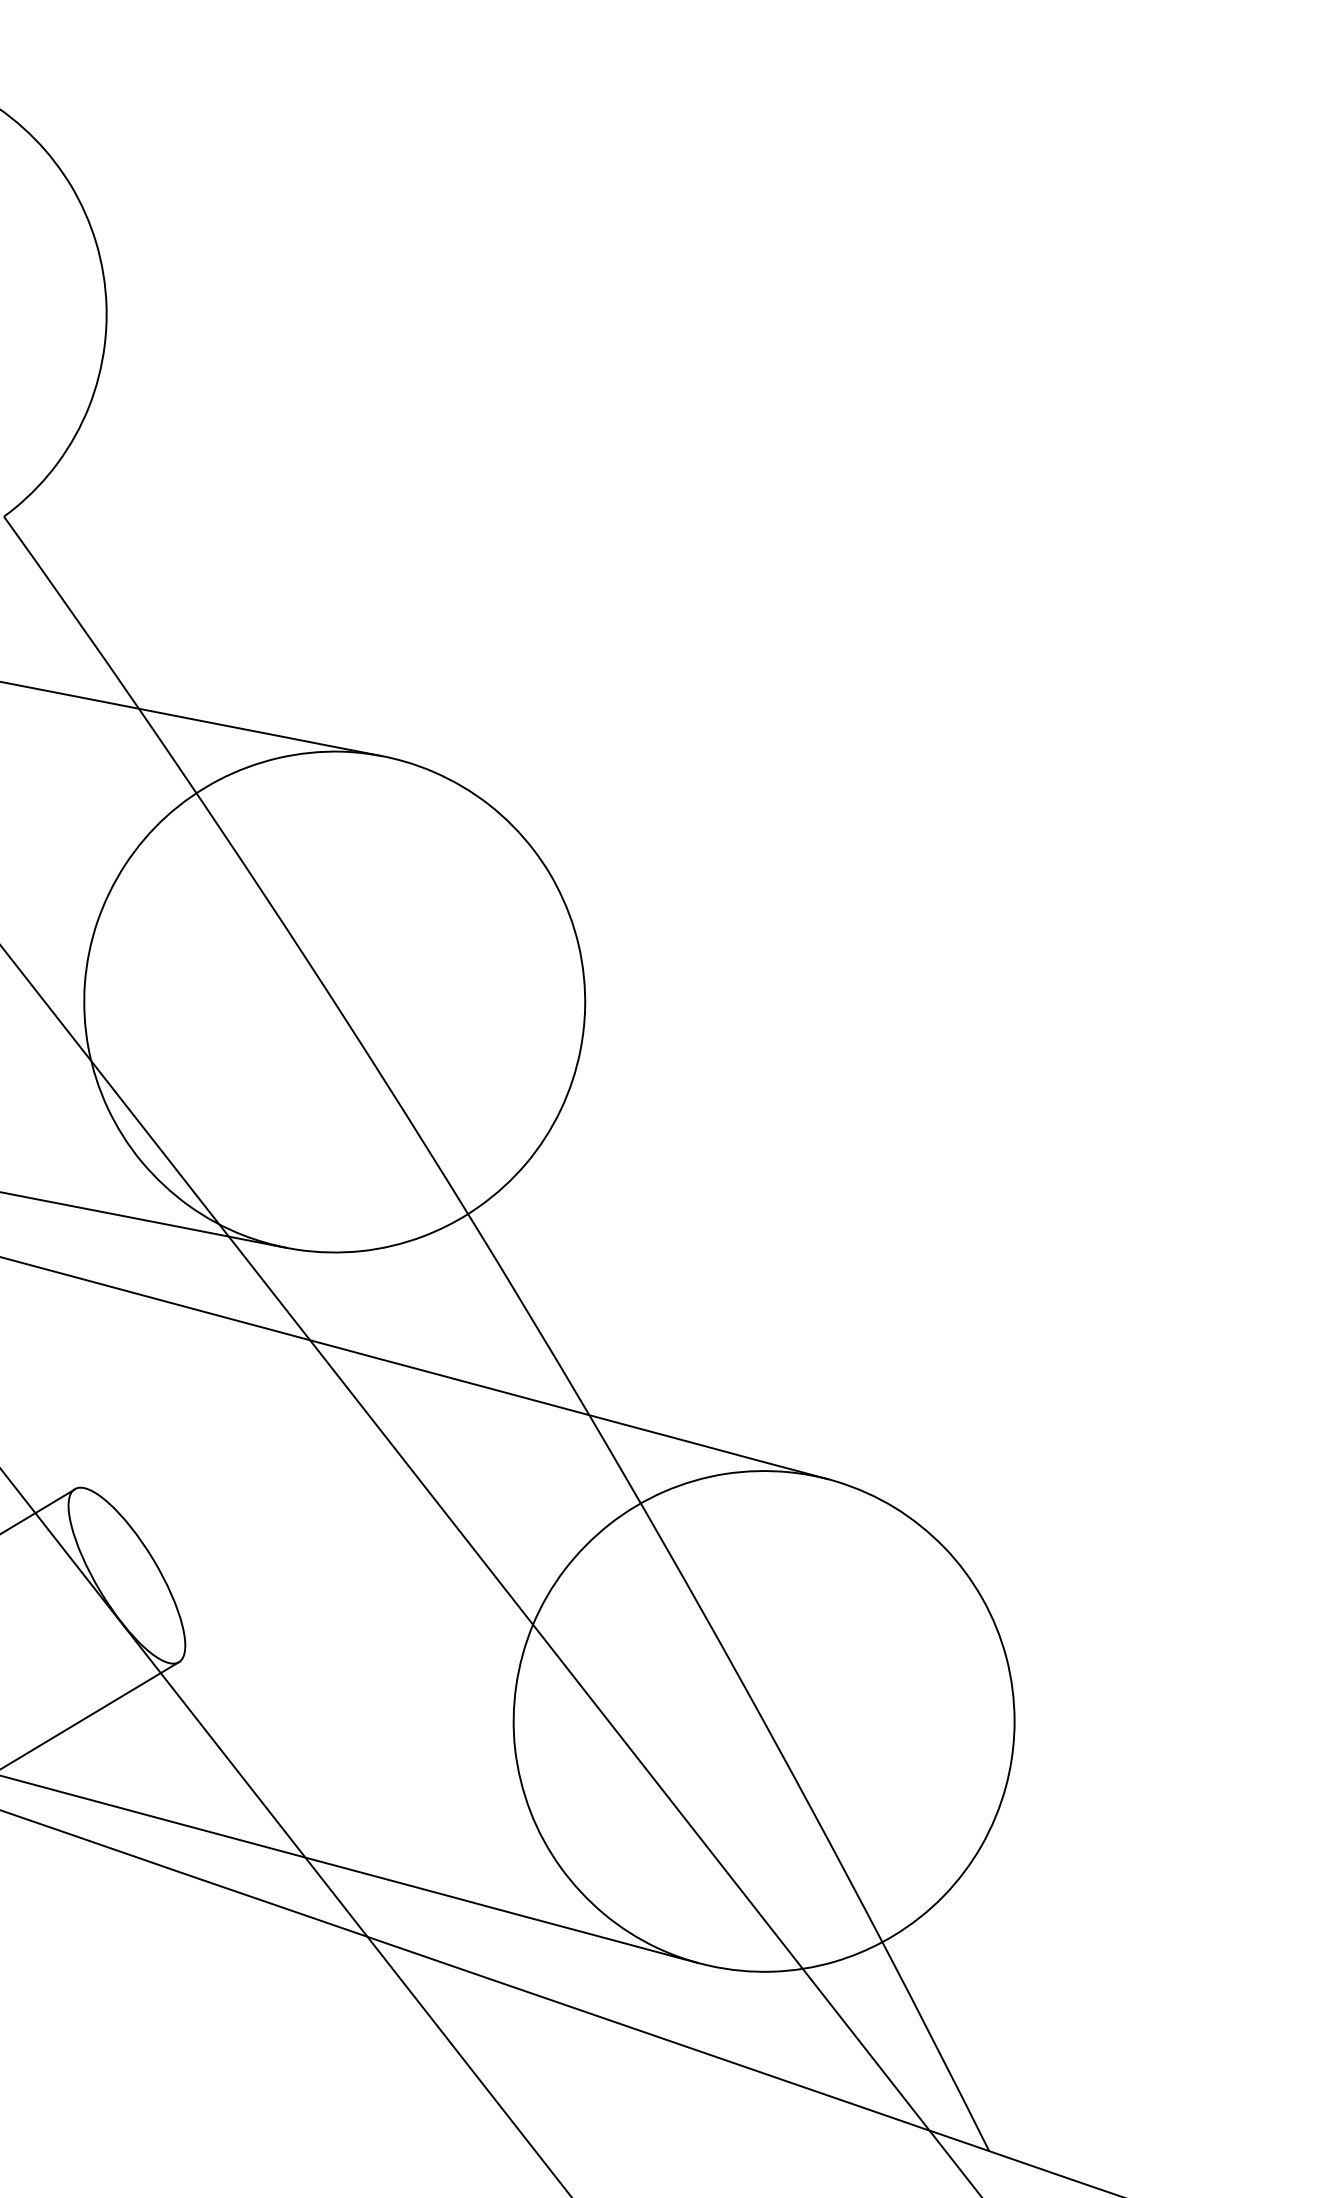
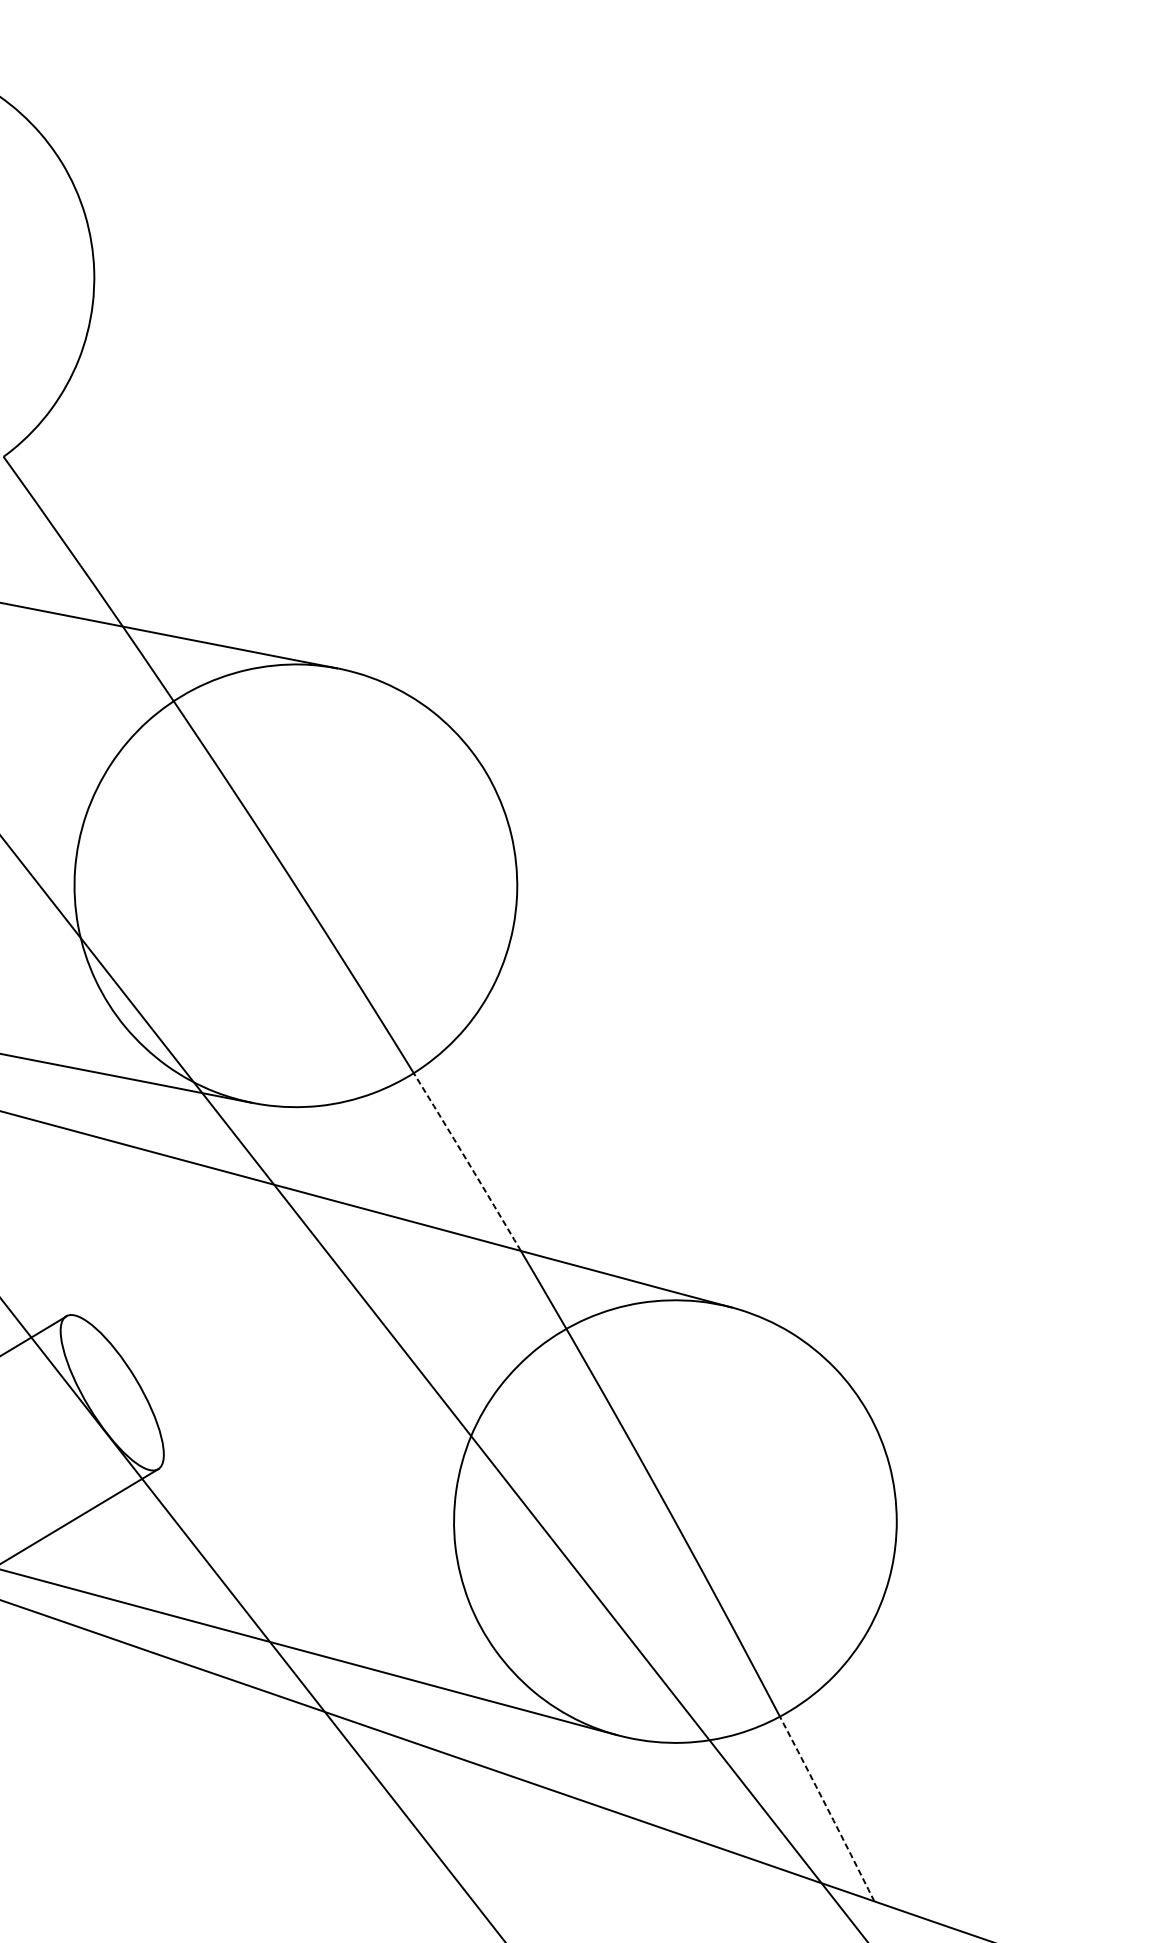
arc: (529, 1314) -> (468, 1161), solid -> dashed
arc: (936, 2046) -> (827, 1808), solid -> dashed

